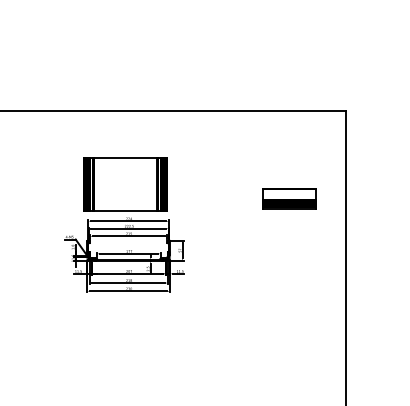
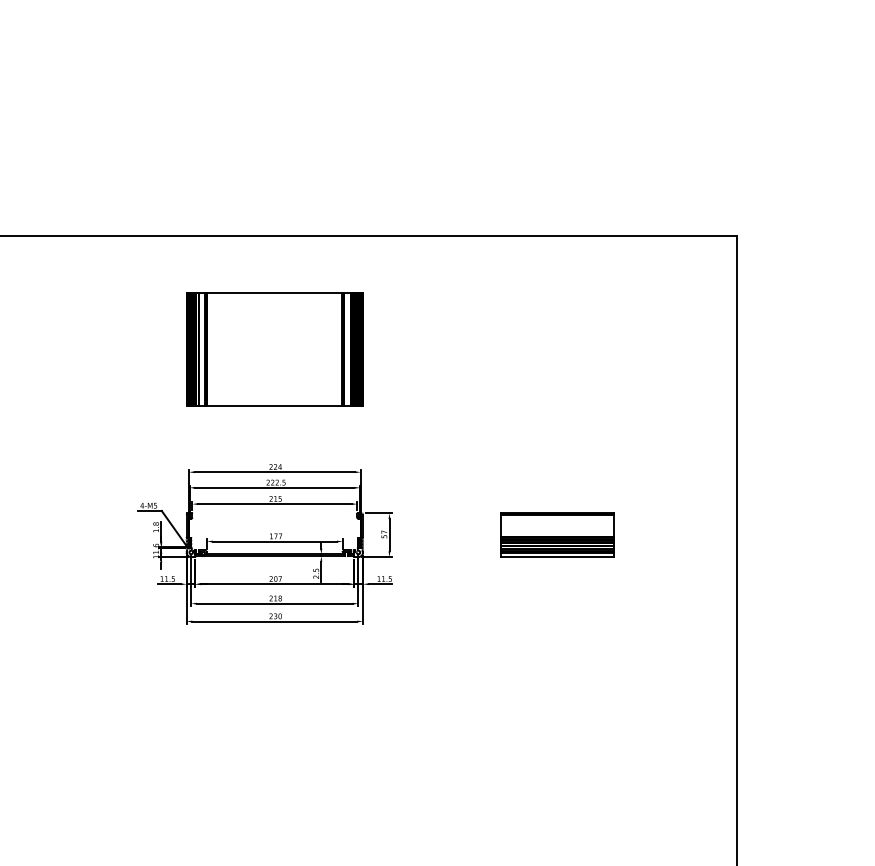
part: (125, 184) -> (274, 348), moved
part: (289, 198) -> (558, 534), moved

